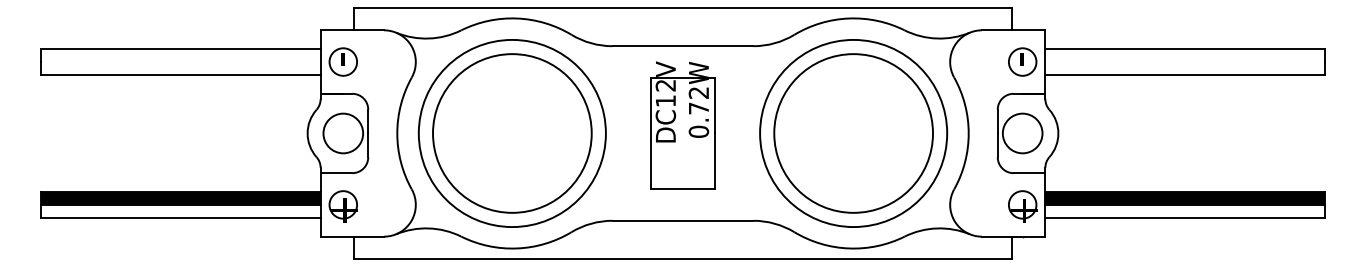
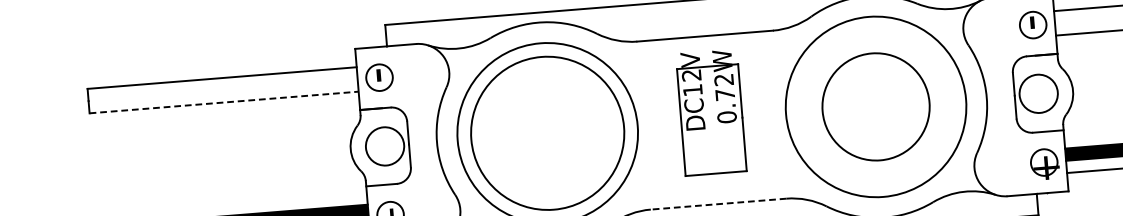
line: (180, 74) -> (223, 102), solid -> dashed
circle: (853, 133) -> (875, 106), size x0.7
line: (682, 220) -> (718, 203), solid -> dashed

